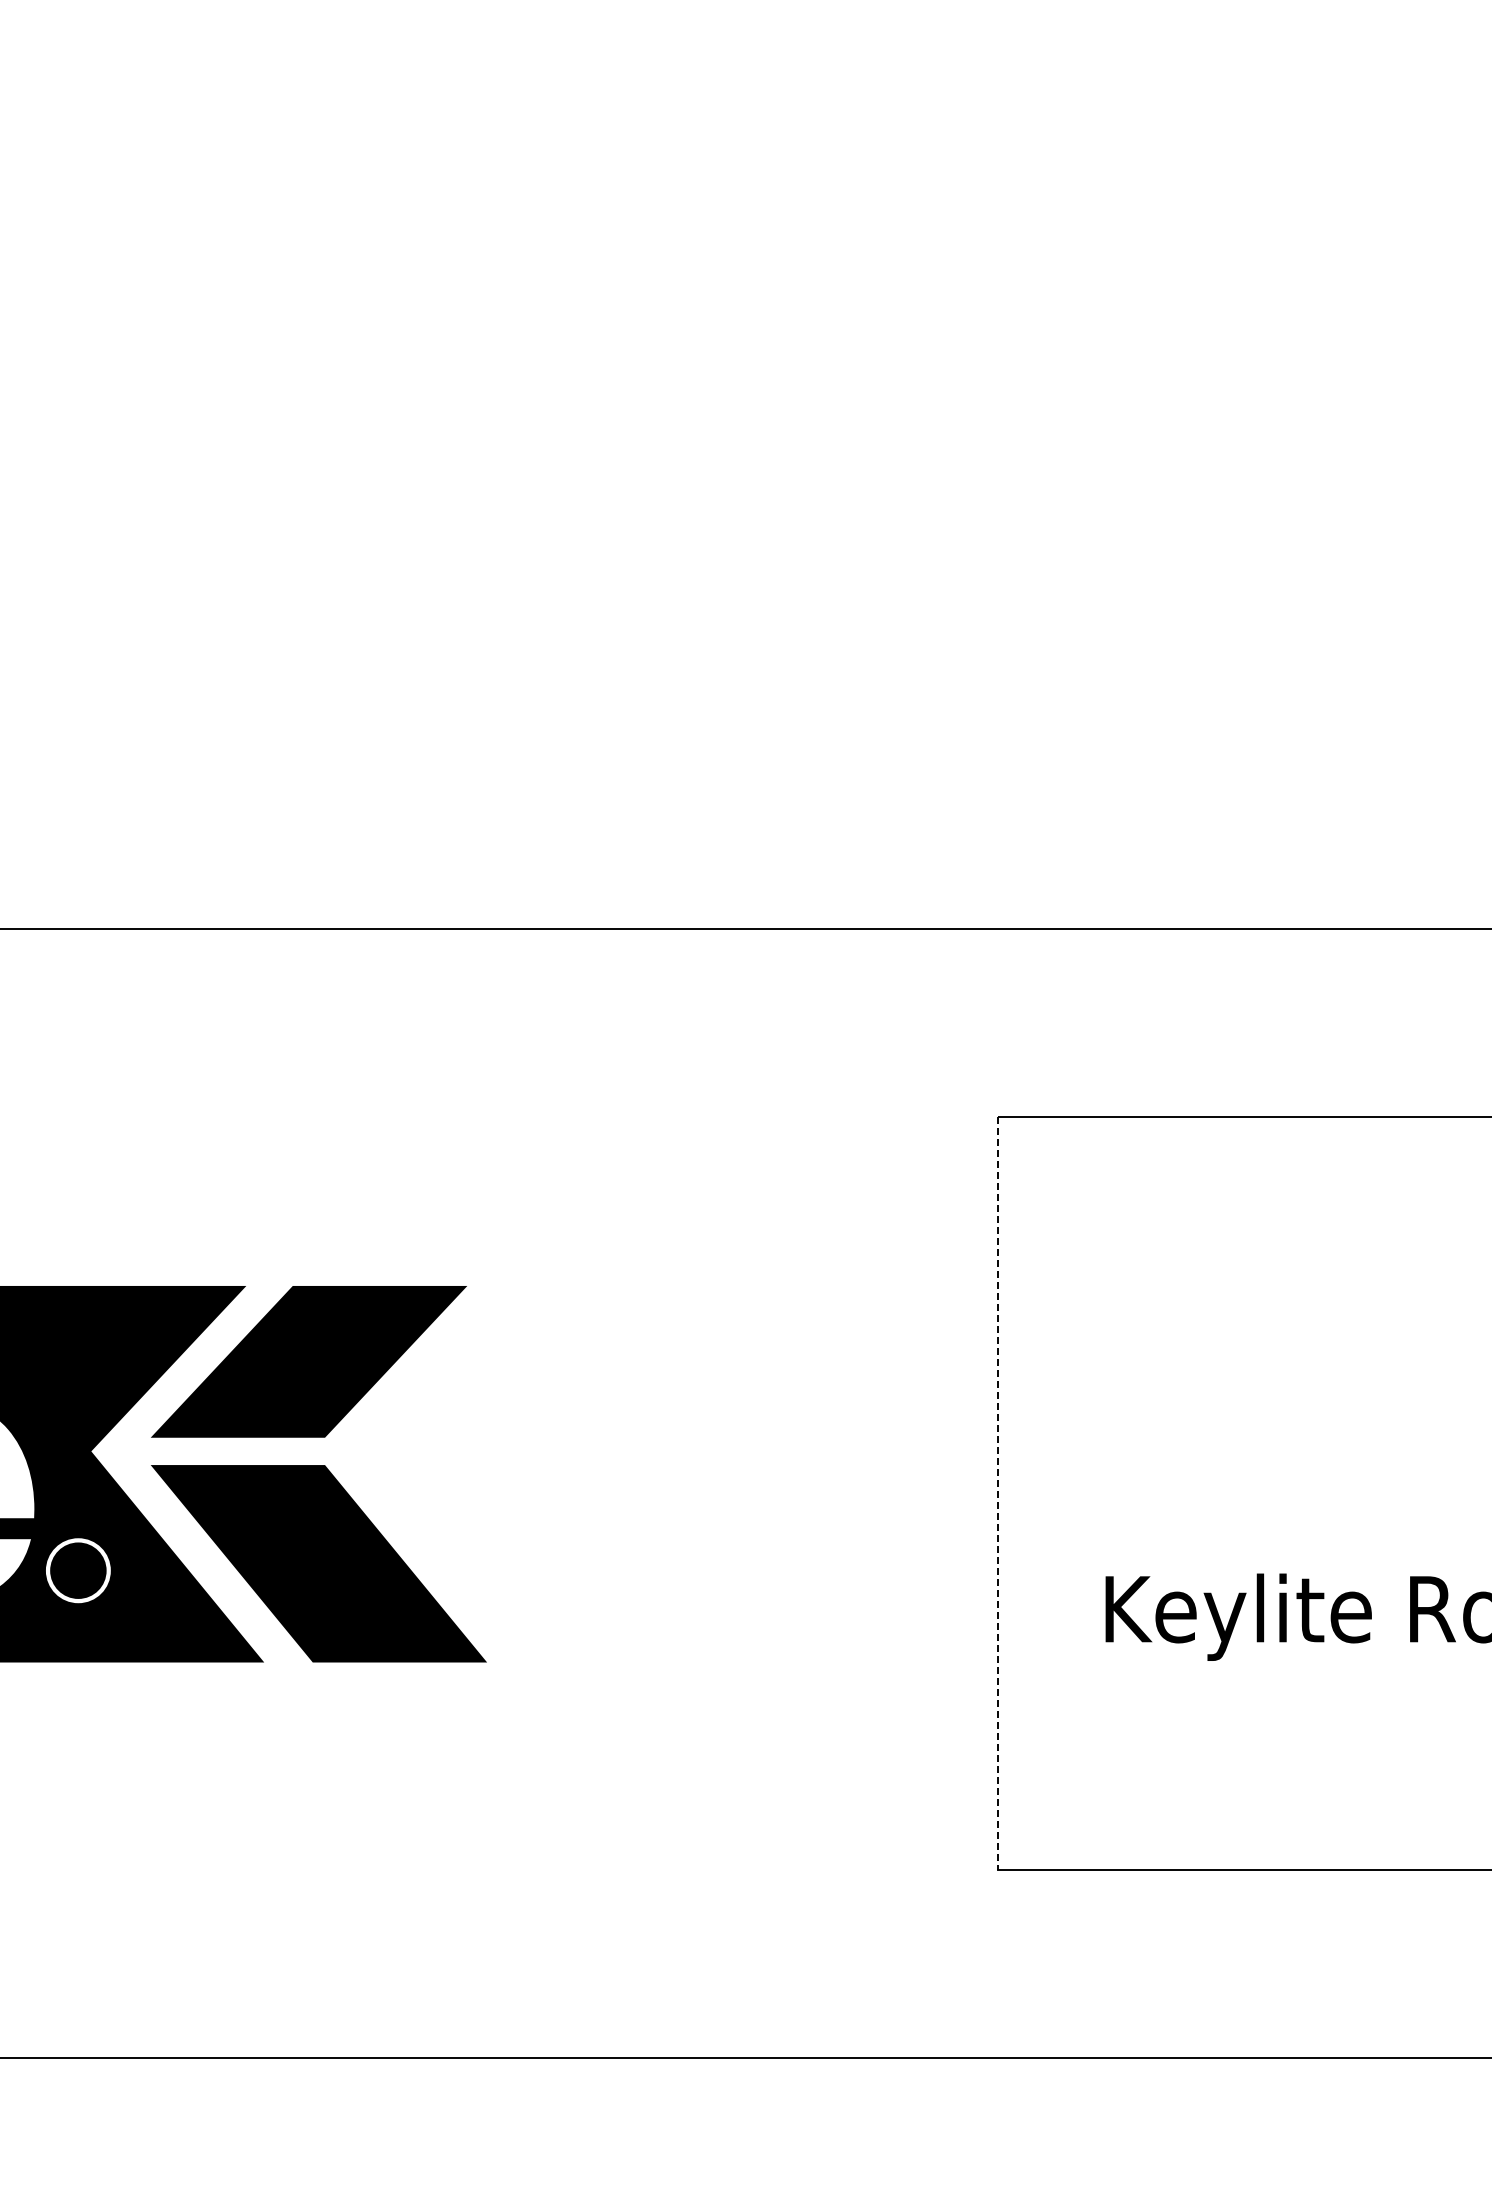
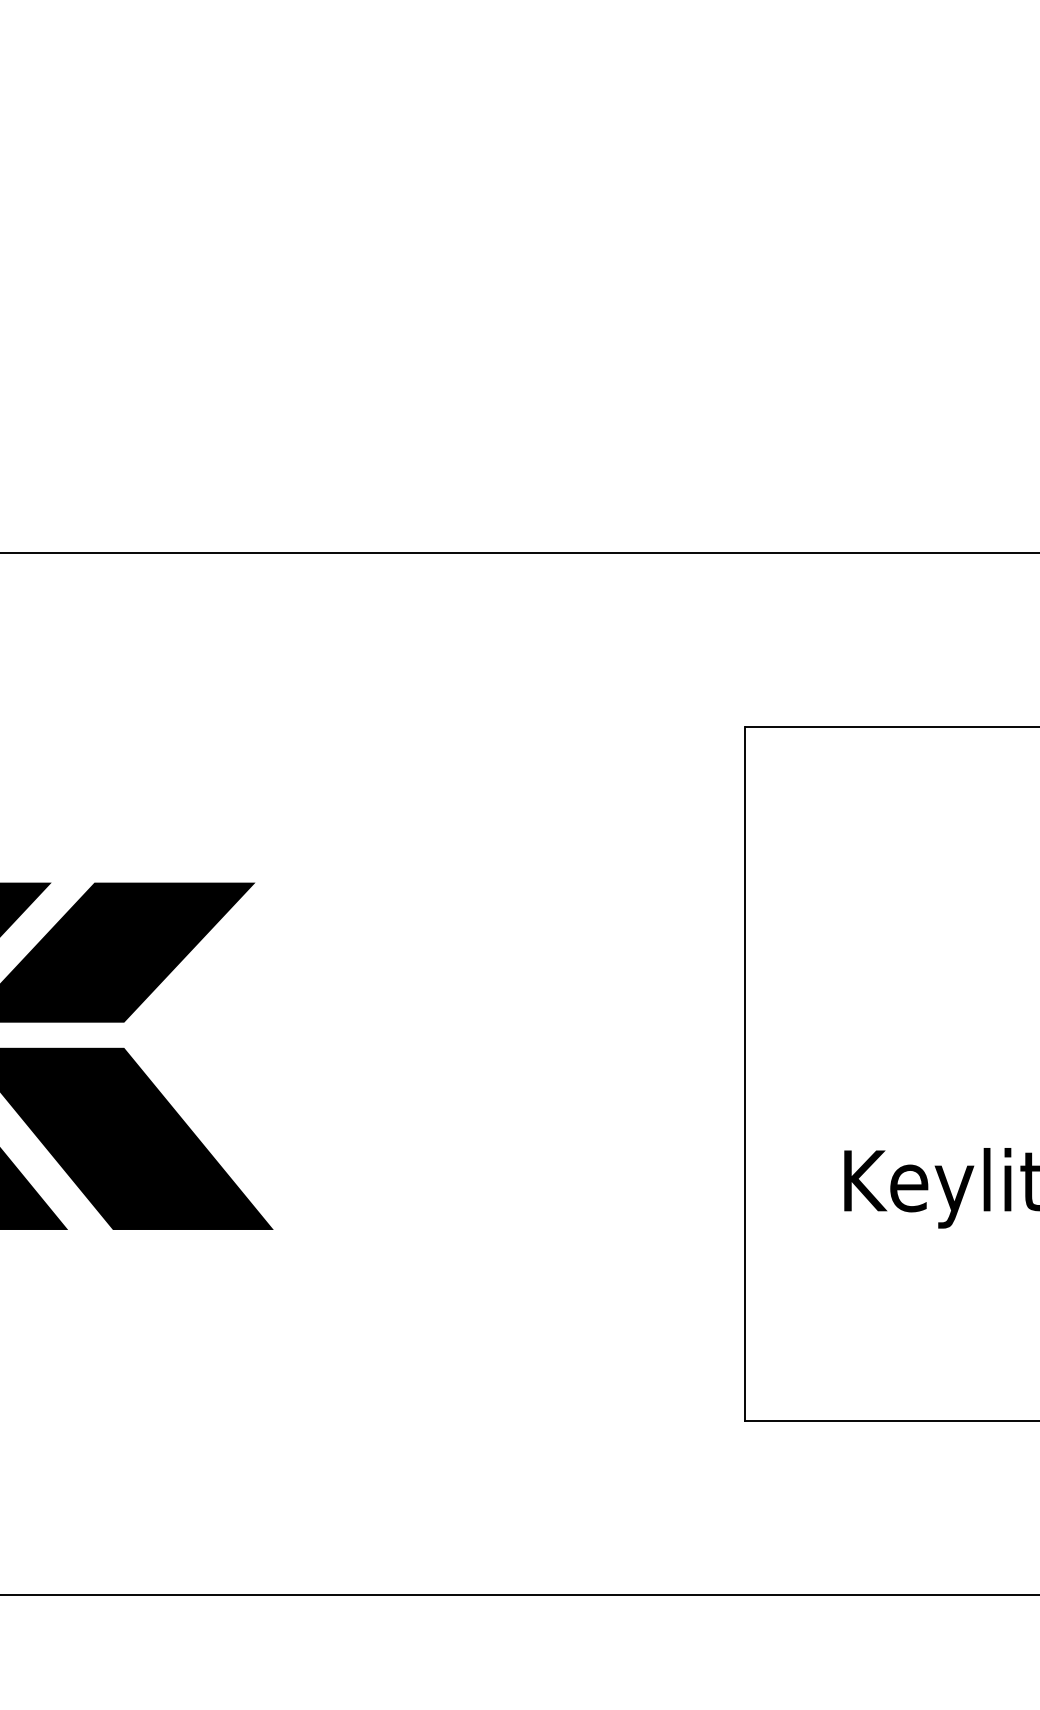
line: (997, 1493) -> (744, 1074), dashed -> solid

